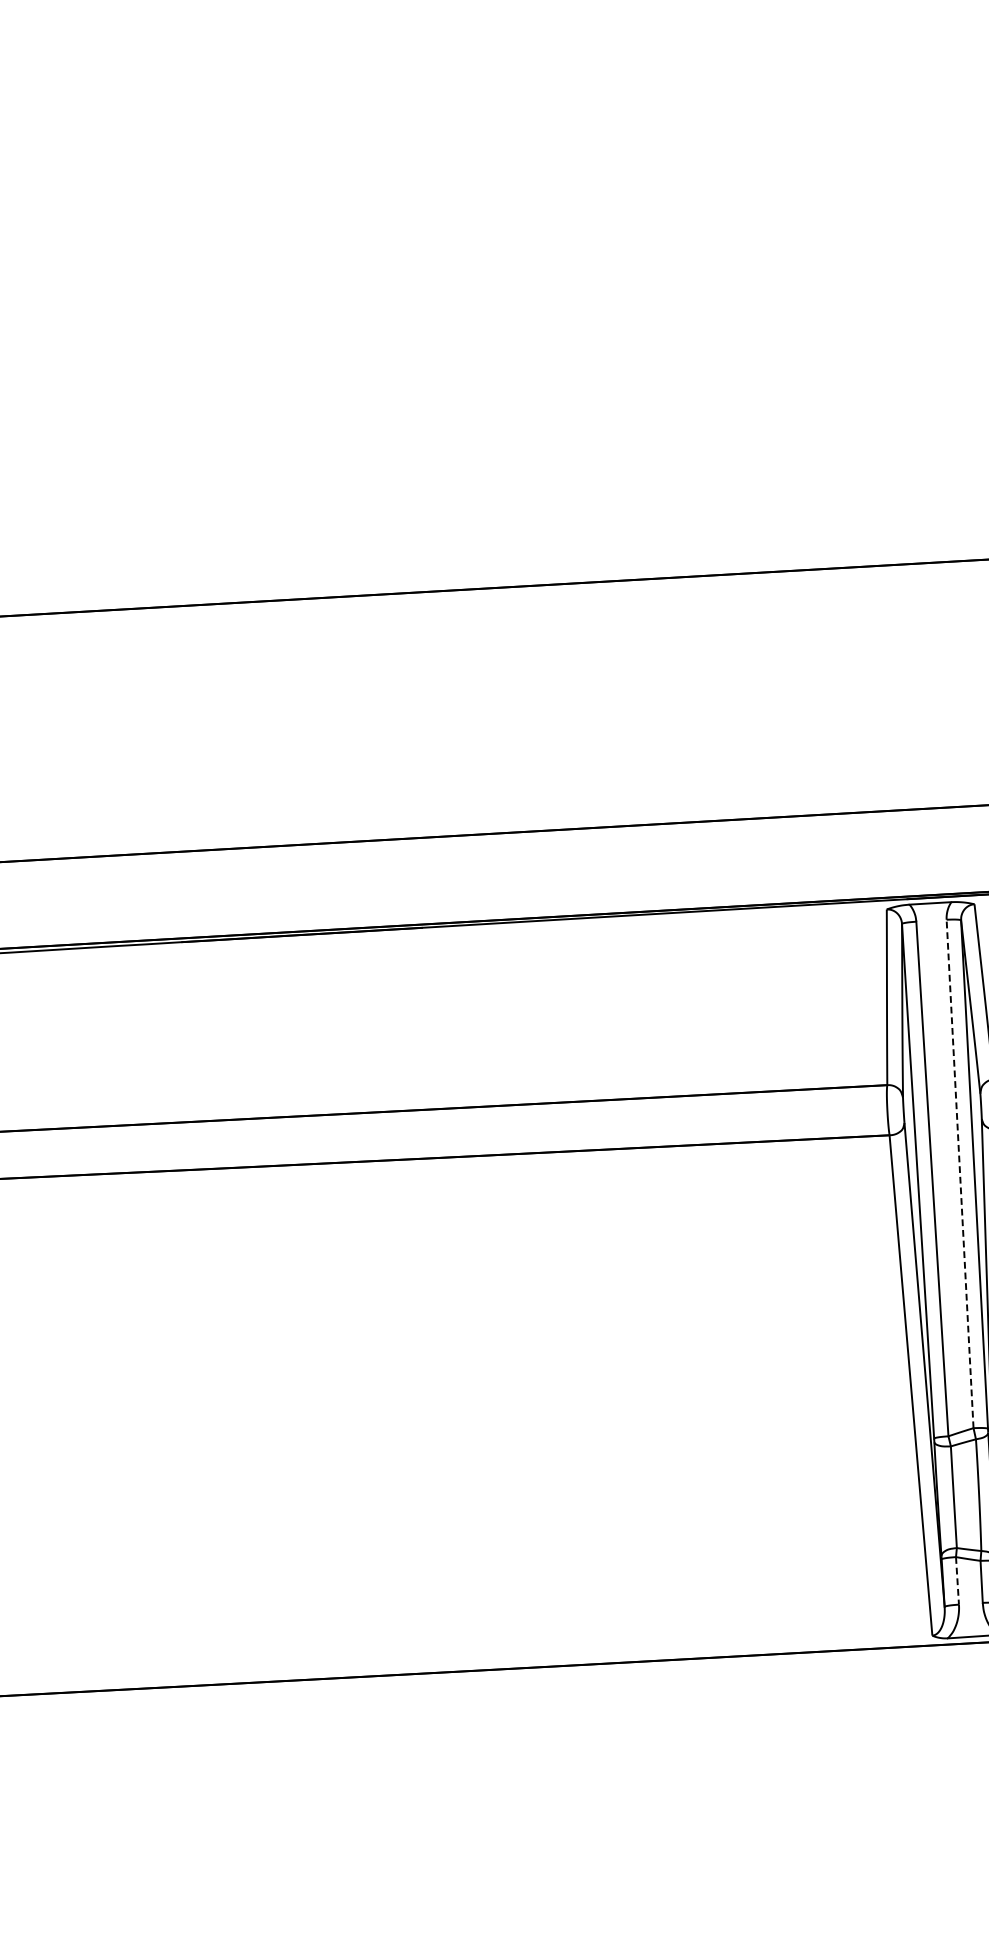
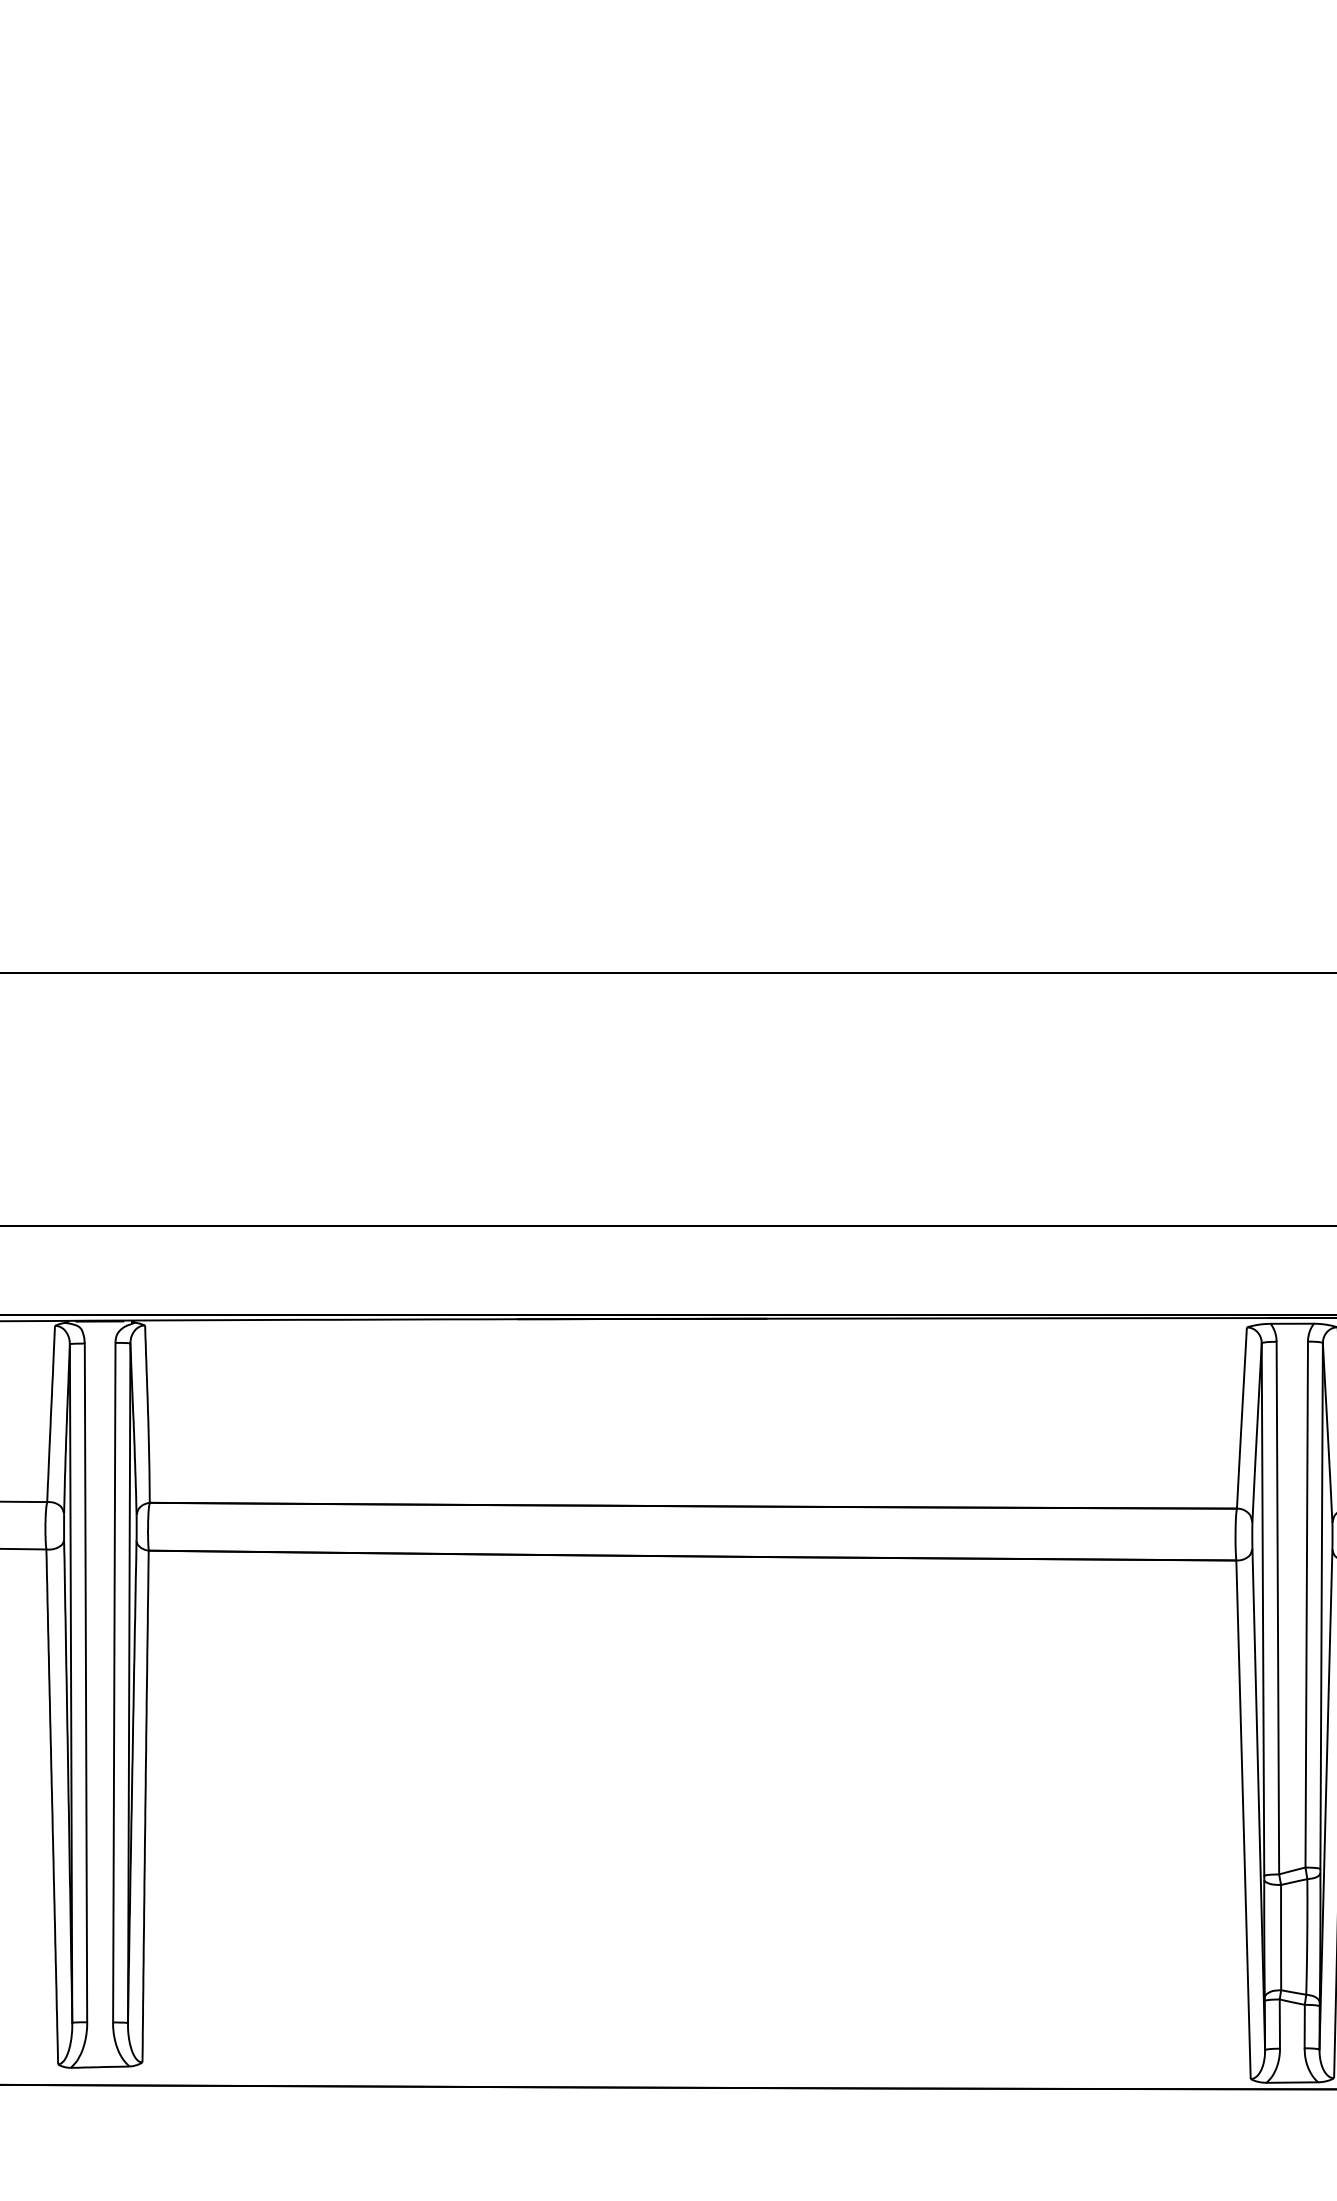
line: (959, 1173) -> (1306, 1604), dashed -> solid
line: (957, 1581) -> (1279, 2024), dashed -> solid

